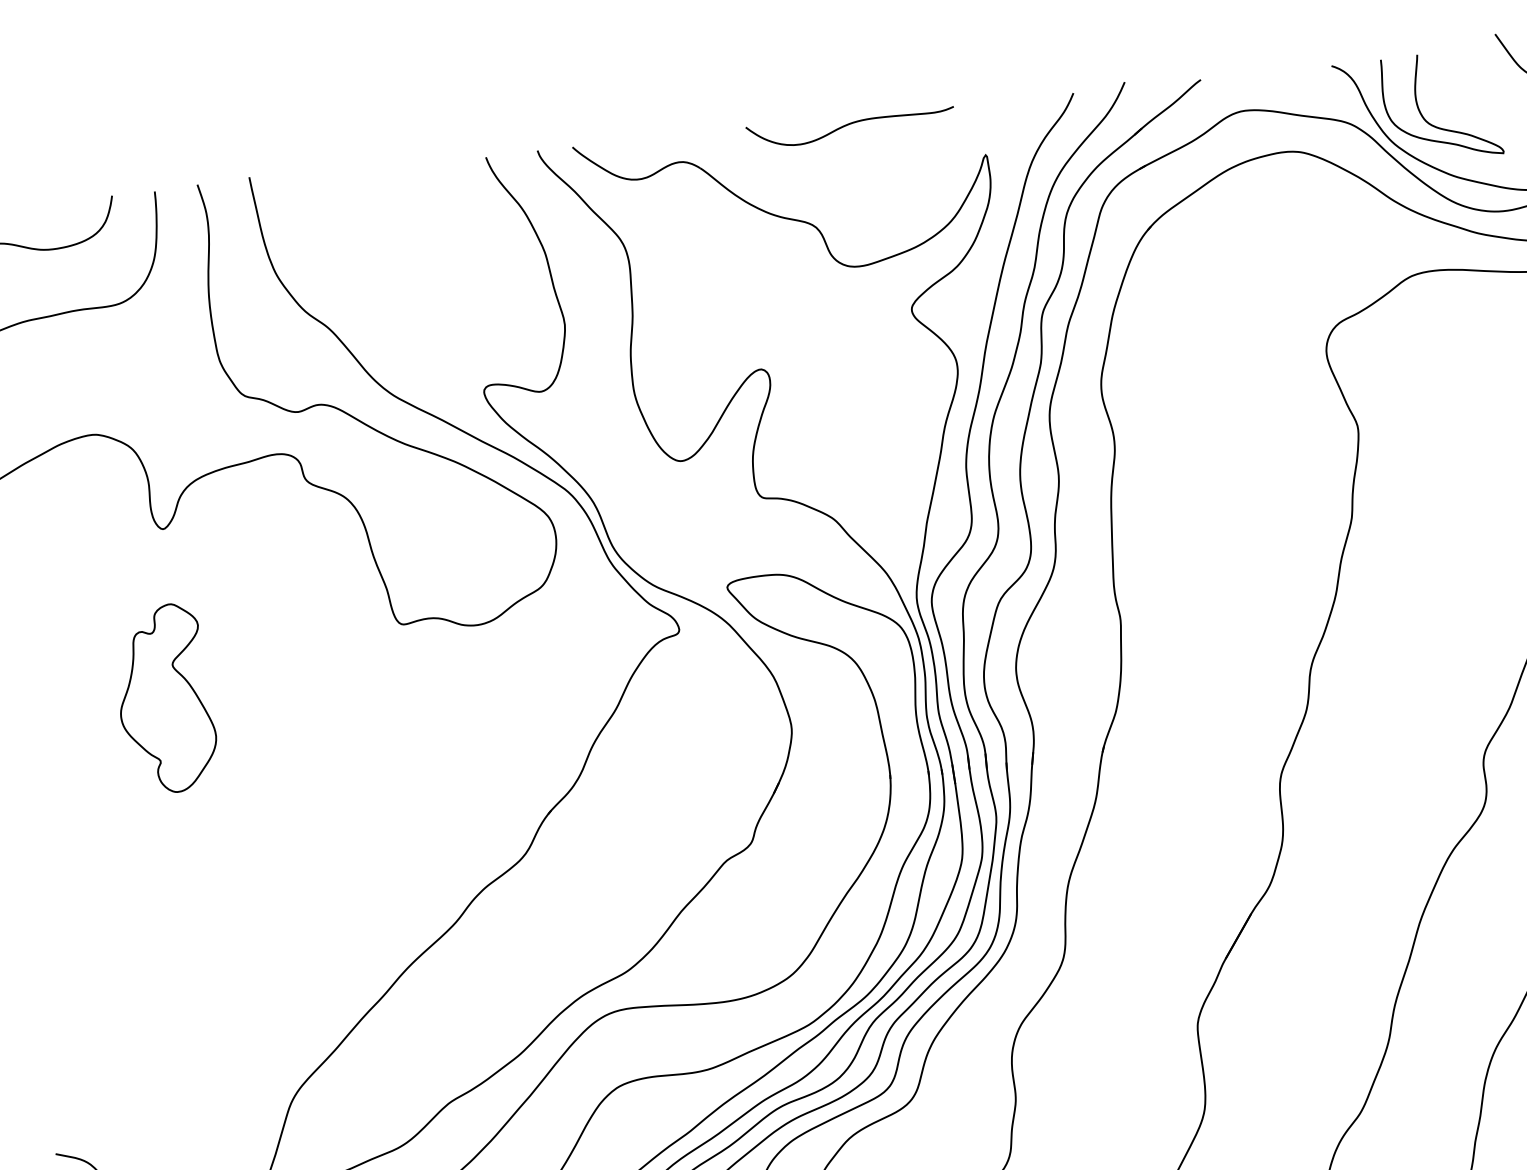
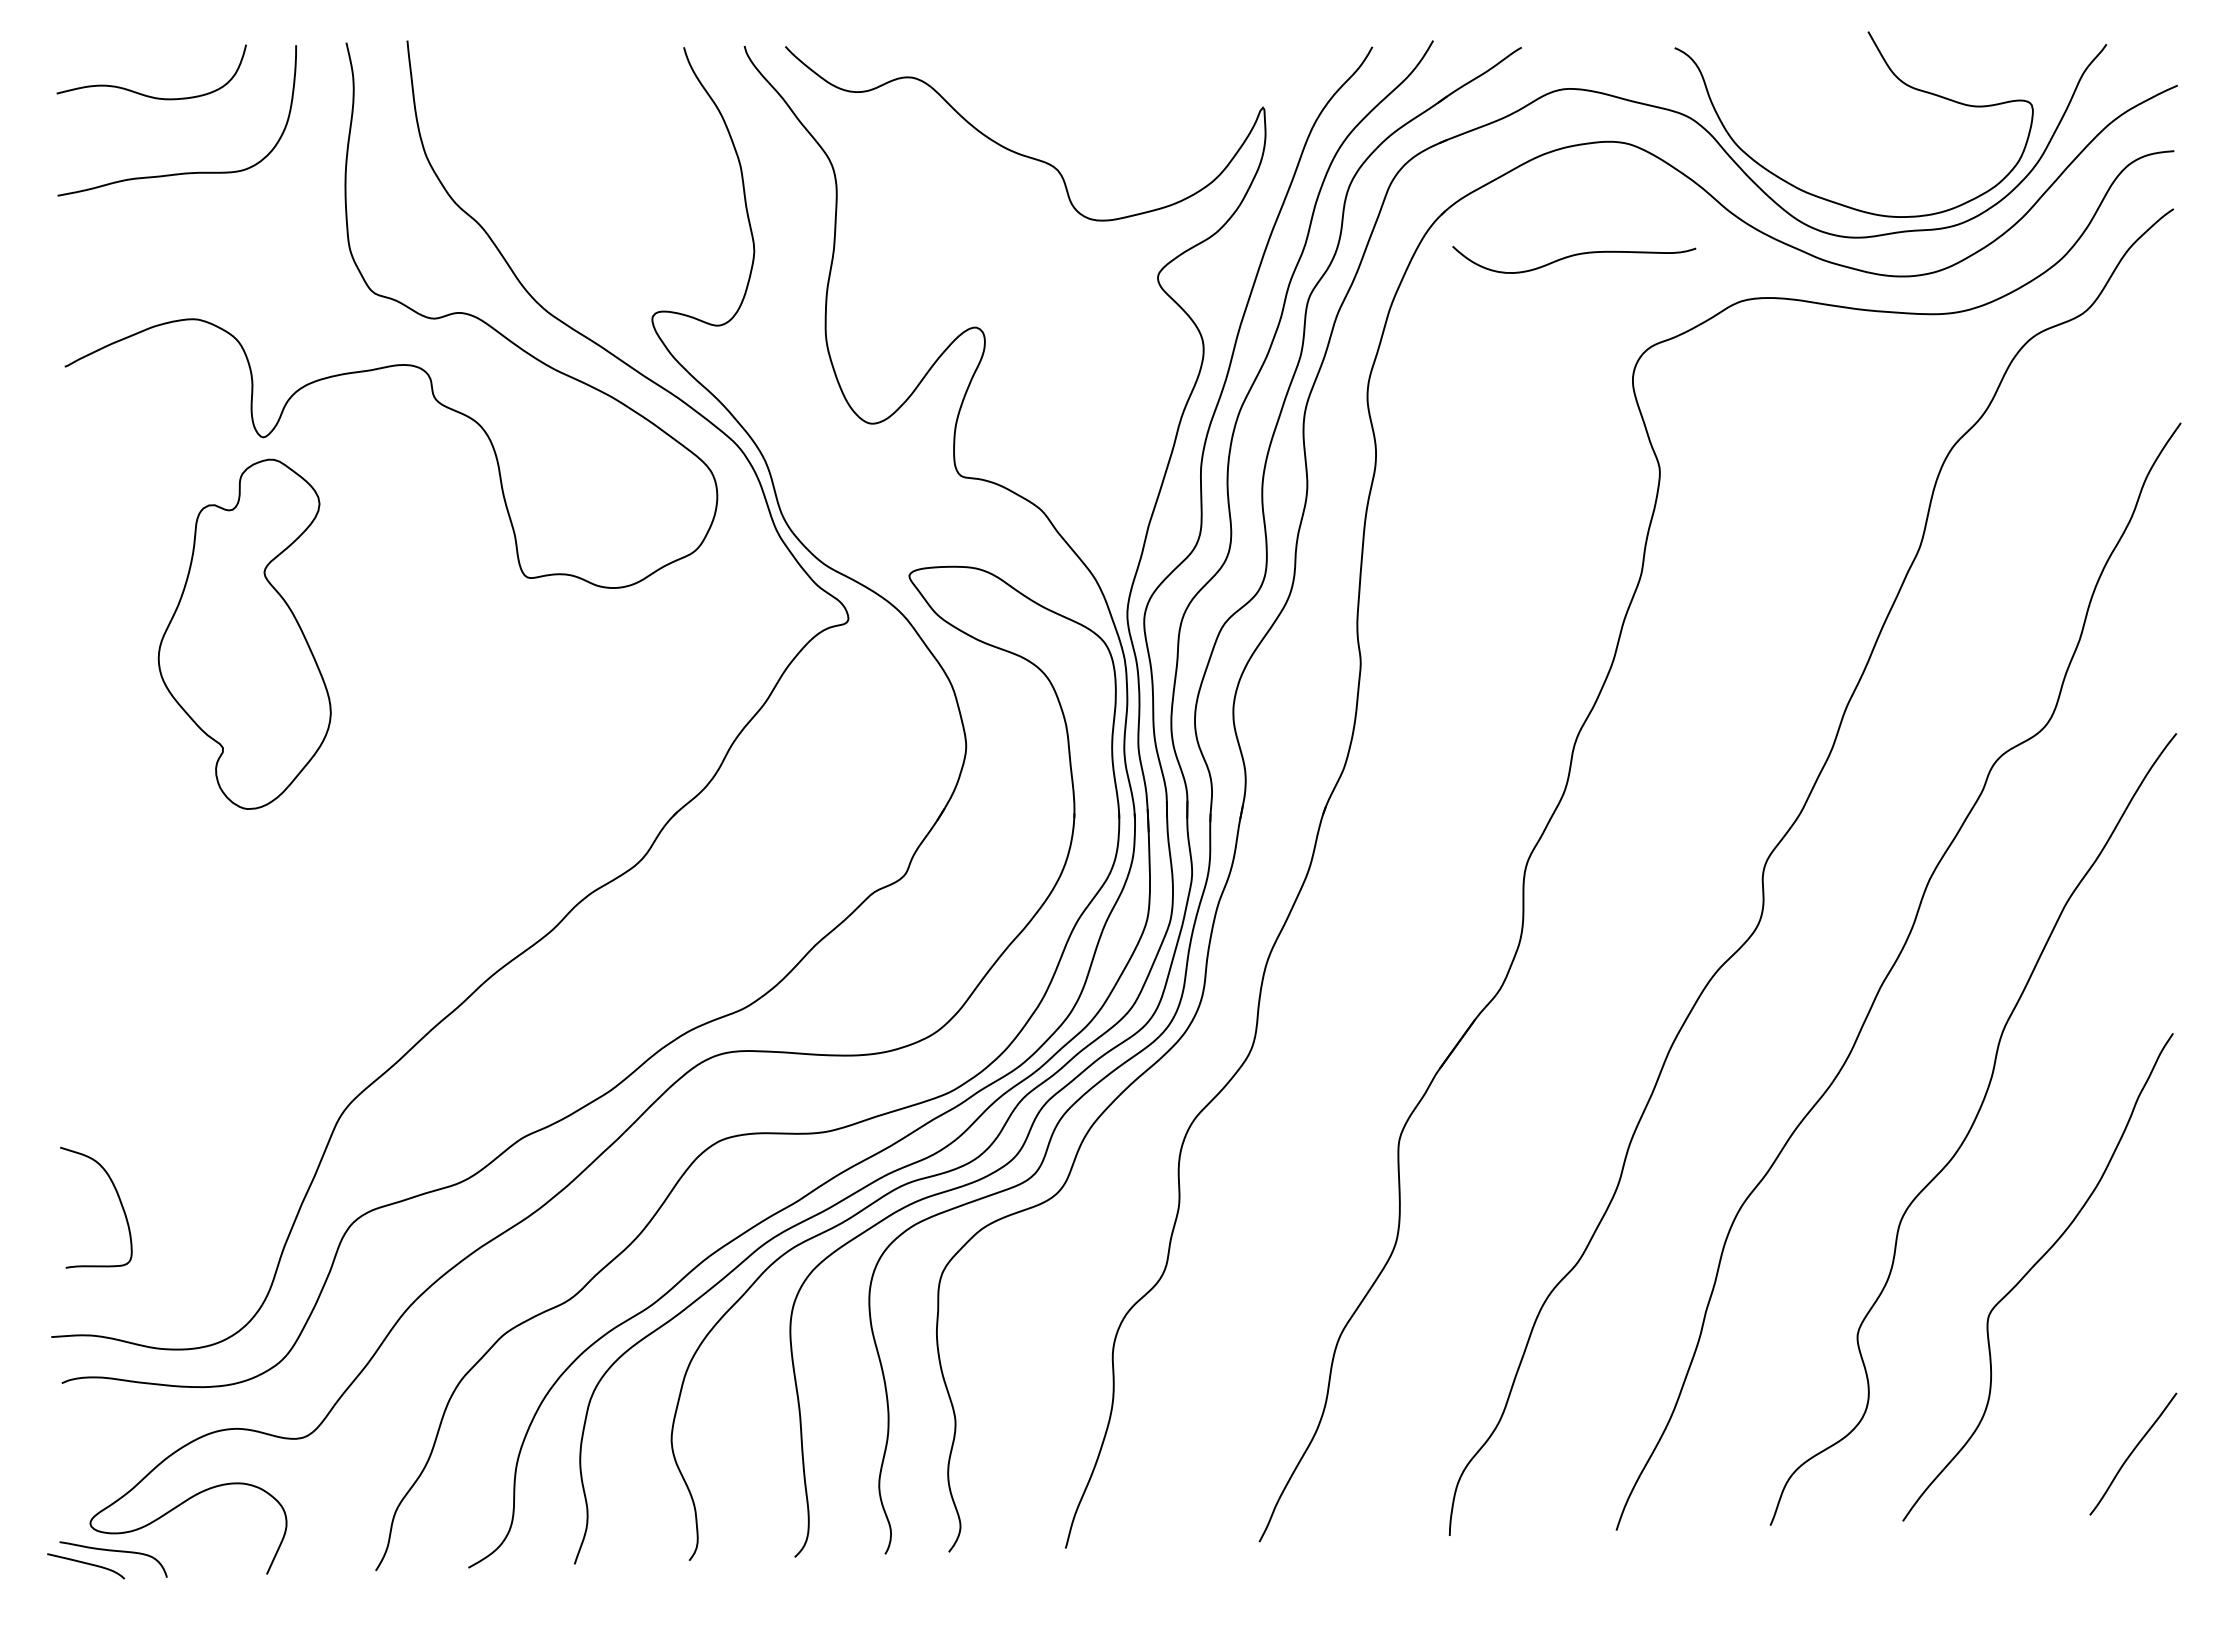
curve: (1424, 116) -> (1775, 118), removed
curve: (849, 124) -> (1573, 256), moved
part: (165, 699) -> (244, 634), size x1.6

